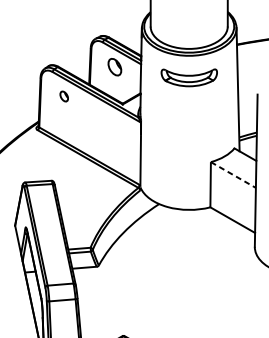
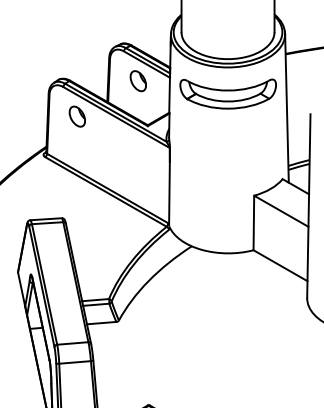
part: (188, 77) -> (227, 93), size x1.43
part: (63, 96) -> (76, 116), size x1.67
line: (233, 175) -> (281, 211), dashed -> solid

